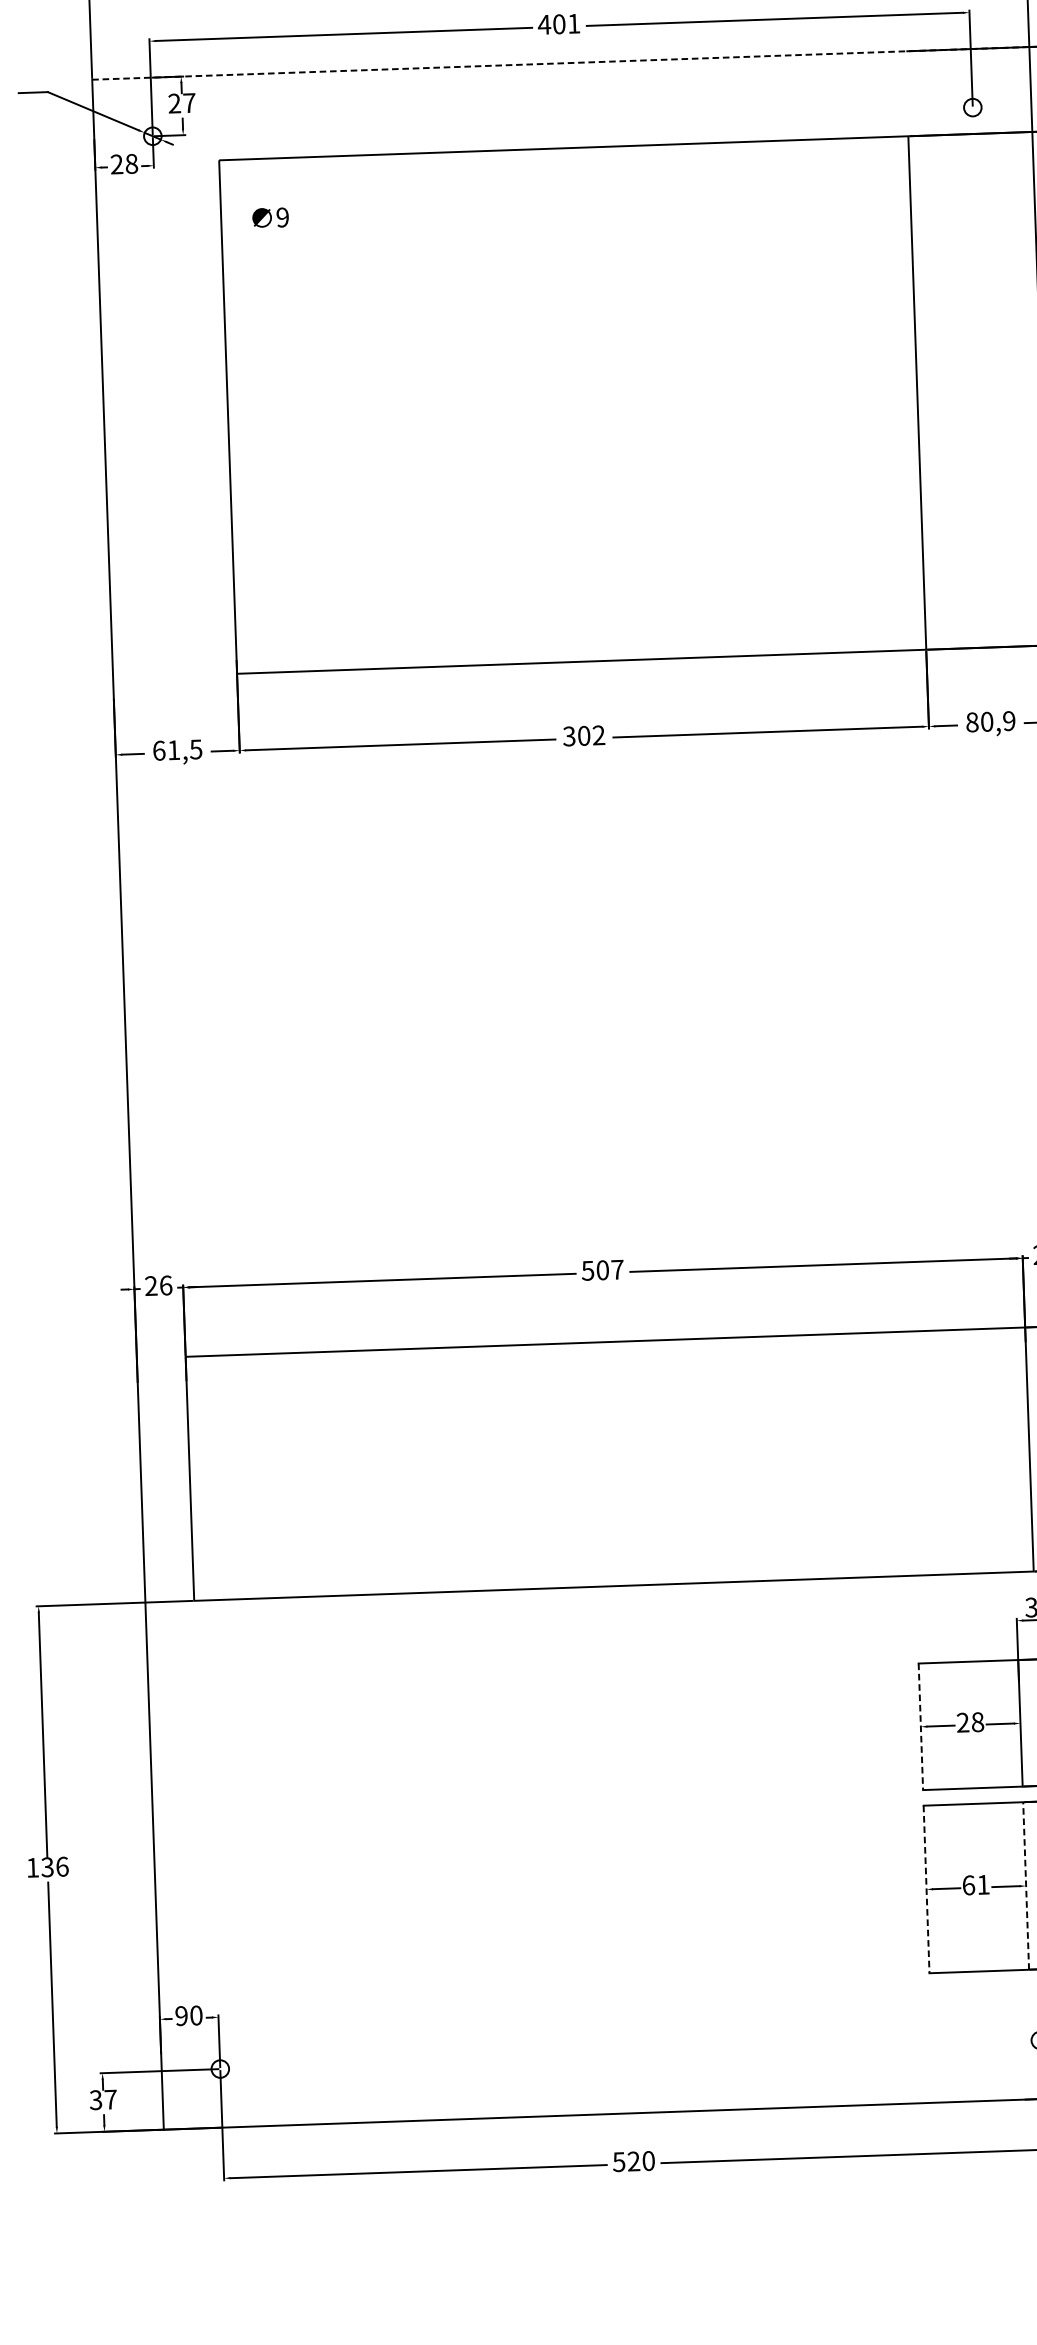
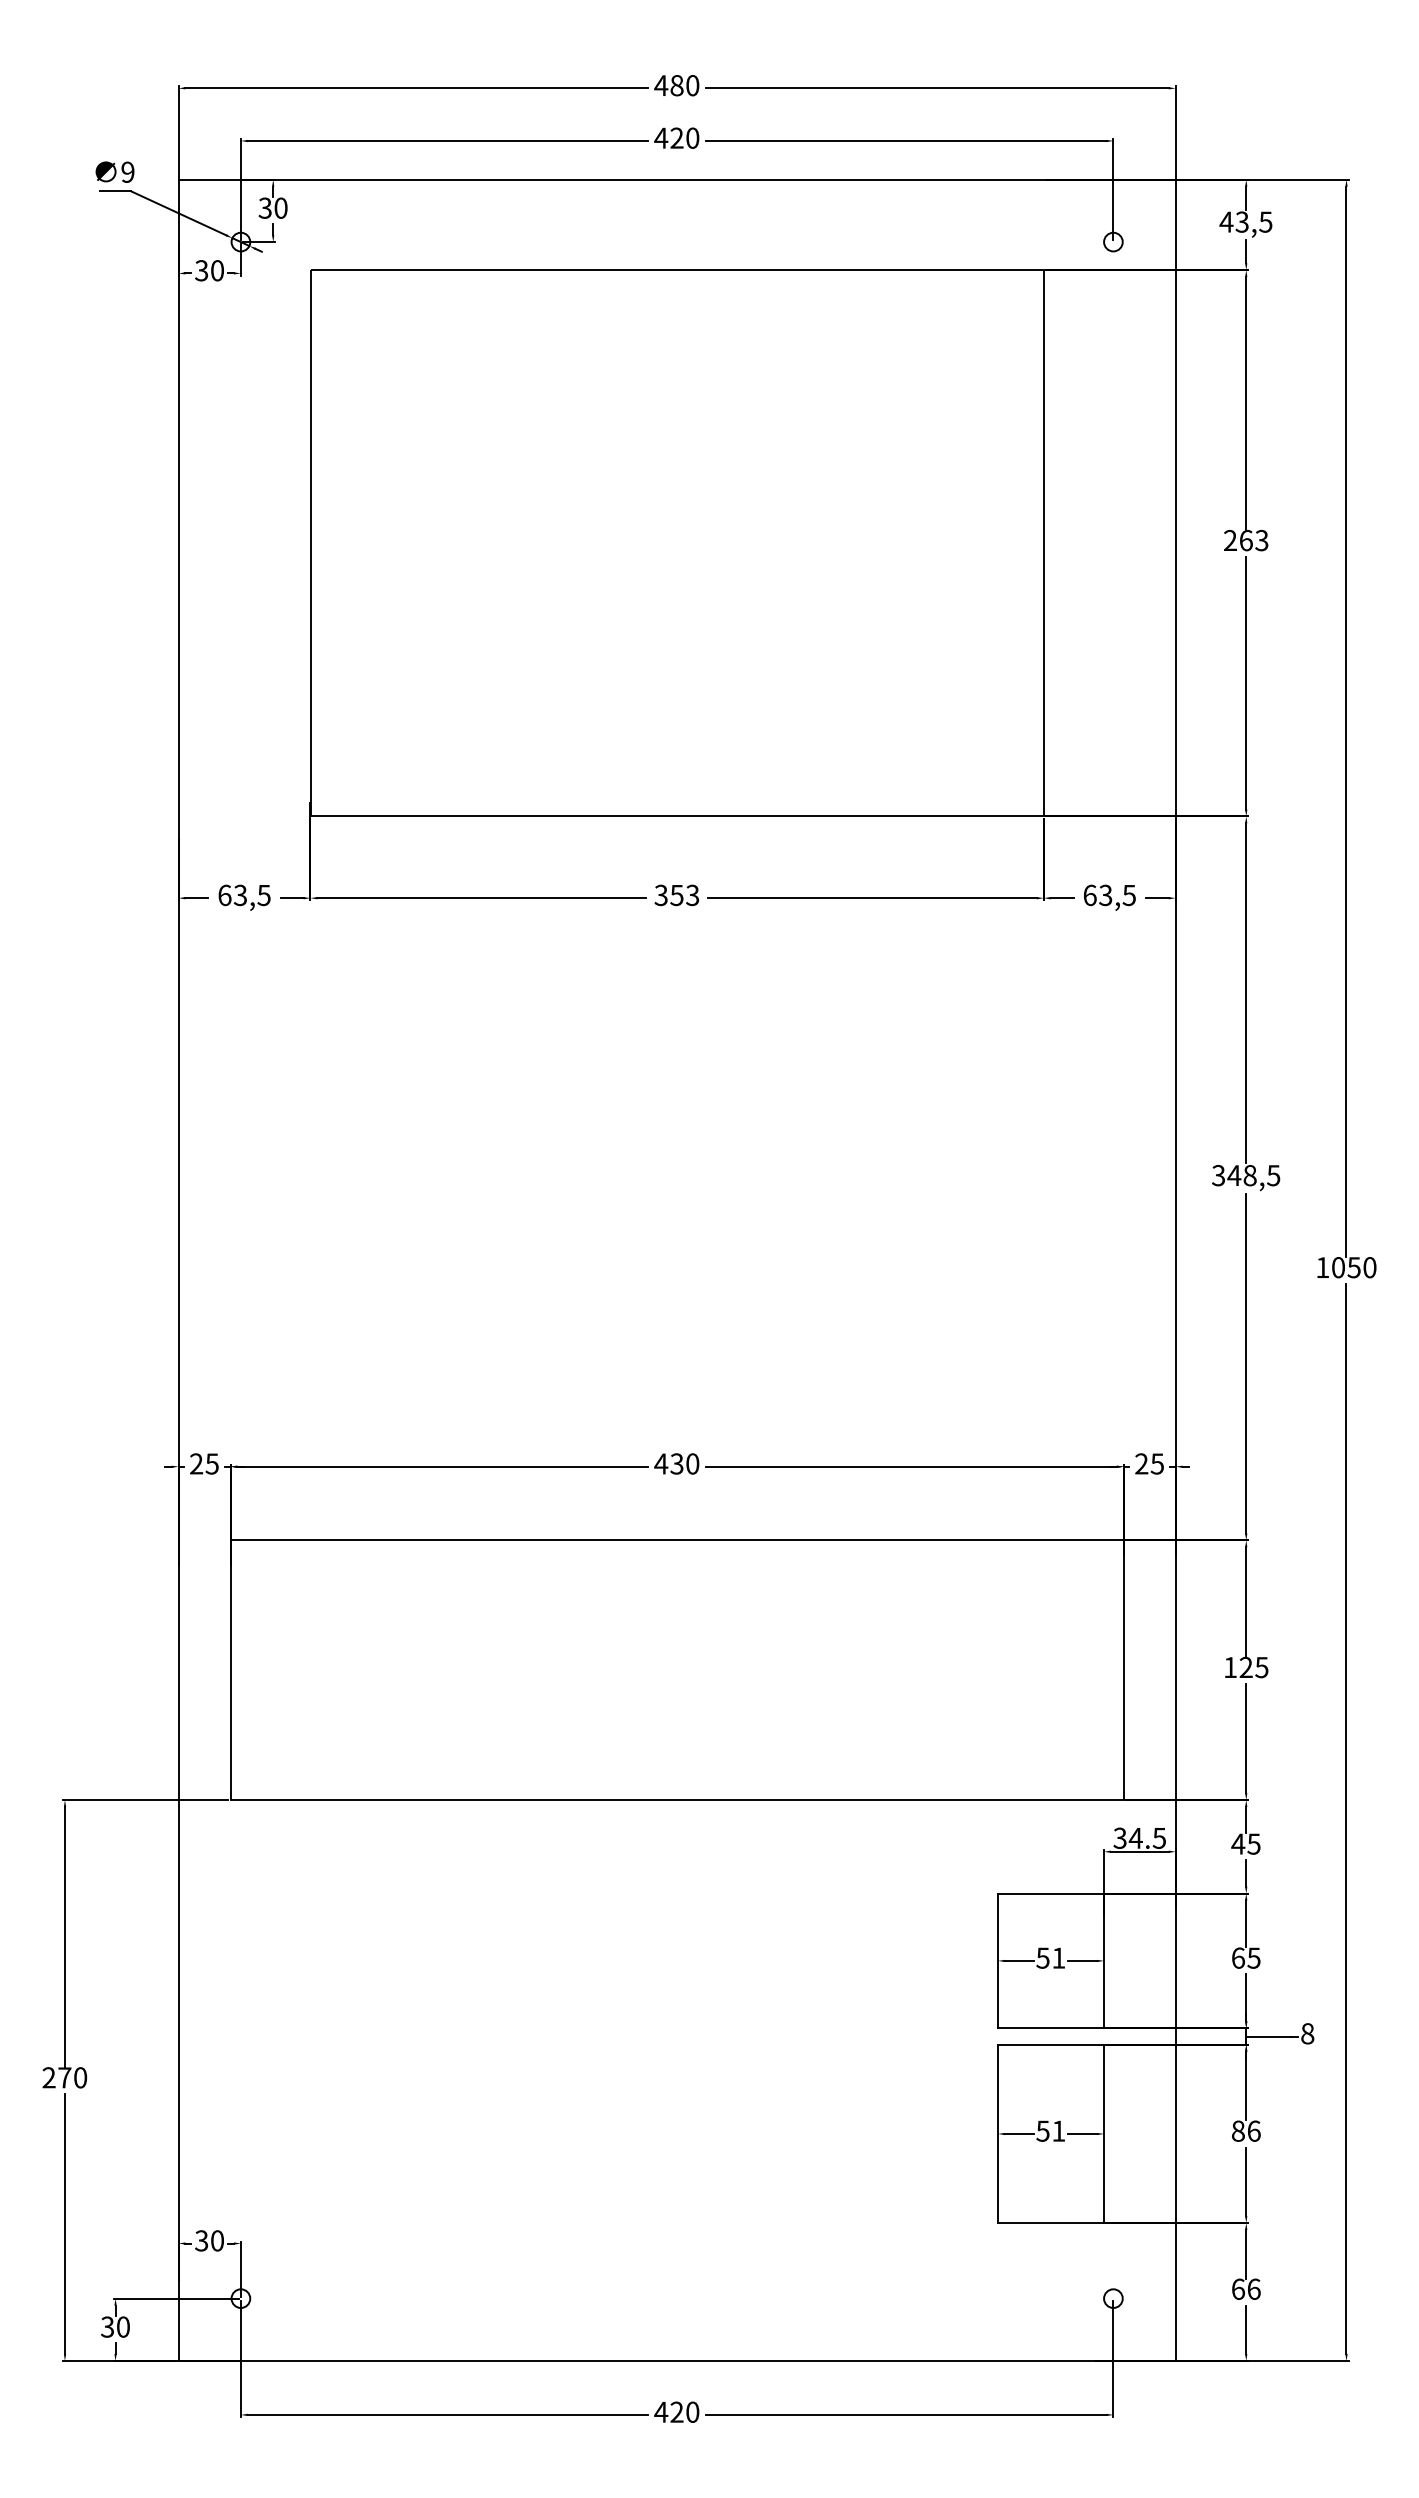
text: (566, 23) -> (684, 137), 401 -> 420
line: (561, 63) -> (677, 179), dashed -> solid
text: (181, 102) -> (272, 207), 27 -> 30
text: (124, 163) -> (209, 270), 28 -> 30
text: (270, 217) -> (114, 171), moved
text: (990, 720) -> (1109, 894), 80,9 -> 63,5
text: (591, 735) -> (684, 895), 302 -> 353
text: (172, 750) -> (239, 895), 61,5 -> 63,5
text: (602, 1269) -> (676, 1463), 507 -> 430
text: (165, 1285) -> (211, 1463), 26 -> 25
text: (970, 1721) -> (1050, 1957), 28 -> 51
line: (921, 1727) -> (998, 1961), dashed -> solid
text: (47, 1867) -> (64, 2077), 136 -> 270
text: (968, 1884) -> (1042, 2130), 61 -> 51
line: (1026, 1885) -> (1104, 2133), dashed -> solid
line: (926, 1889) -> (998, 2134), dashed -> solid
text: (181, 2015) -> (201, 2240), 90 -> 30
text: (110, 2099) -> (123, 2326), 37 -> 30
text: (619, 2162) -> (661, 2412), 520 -> 420

